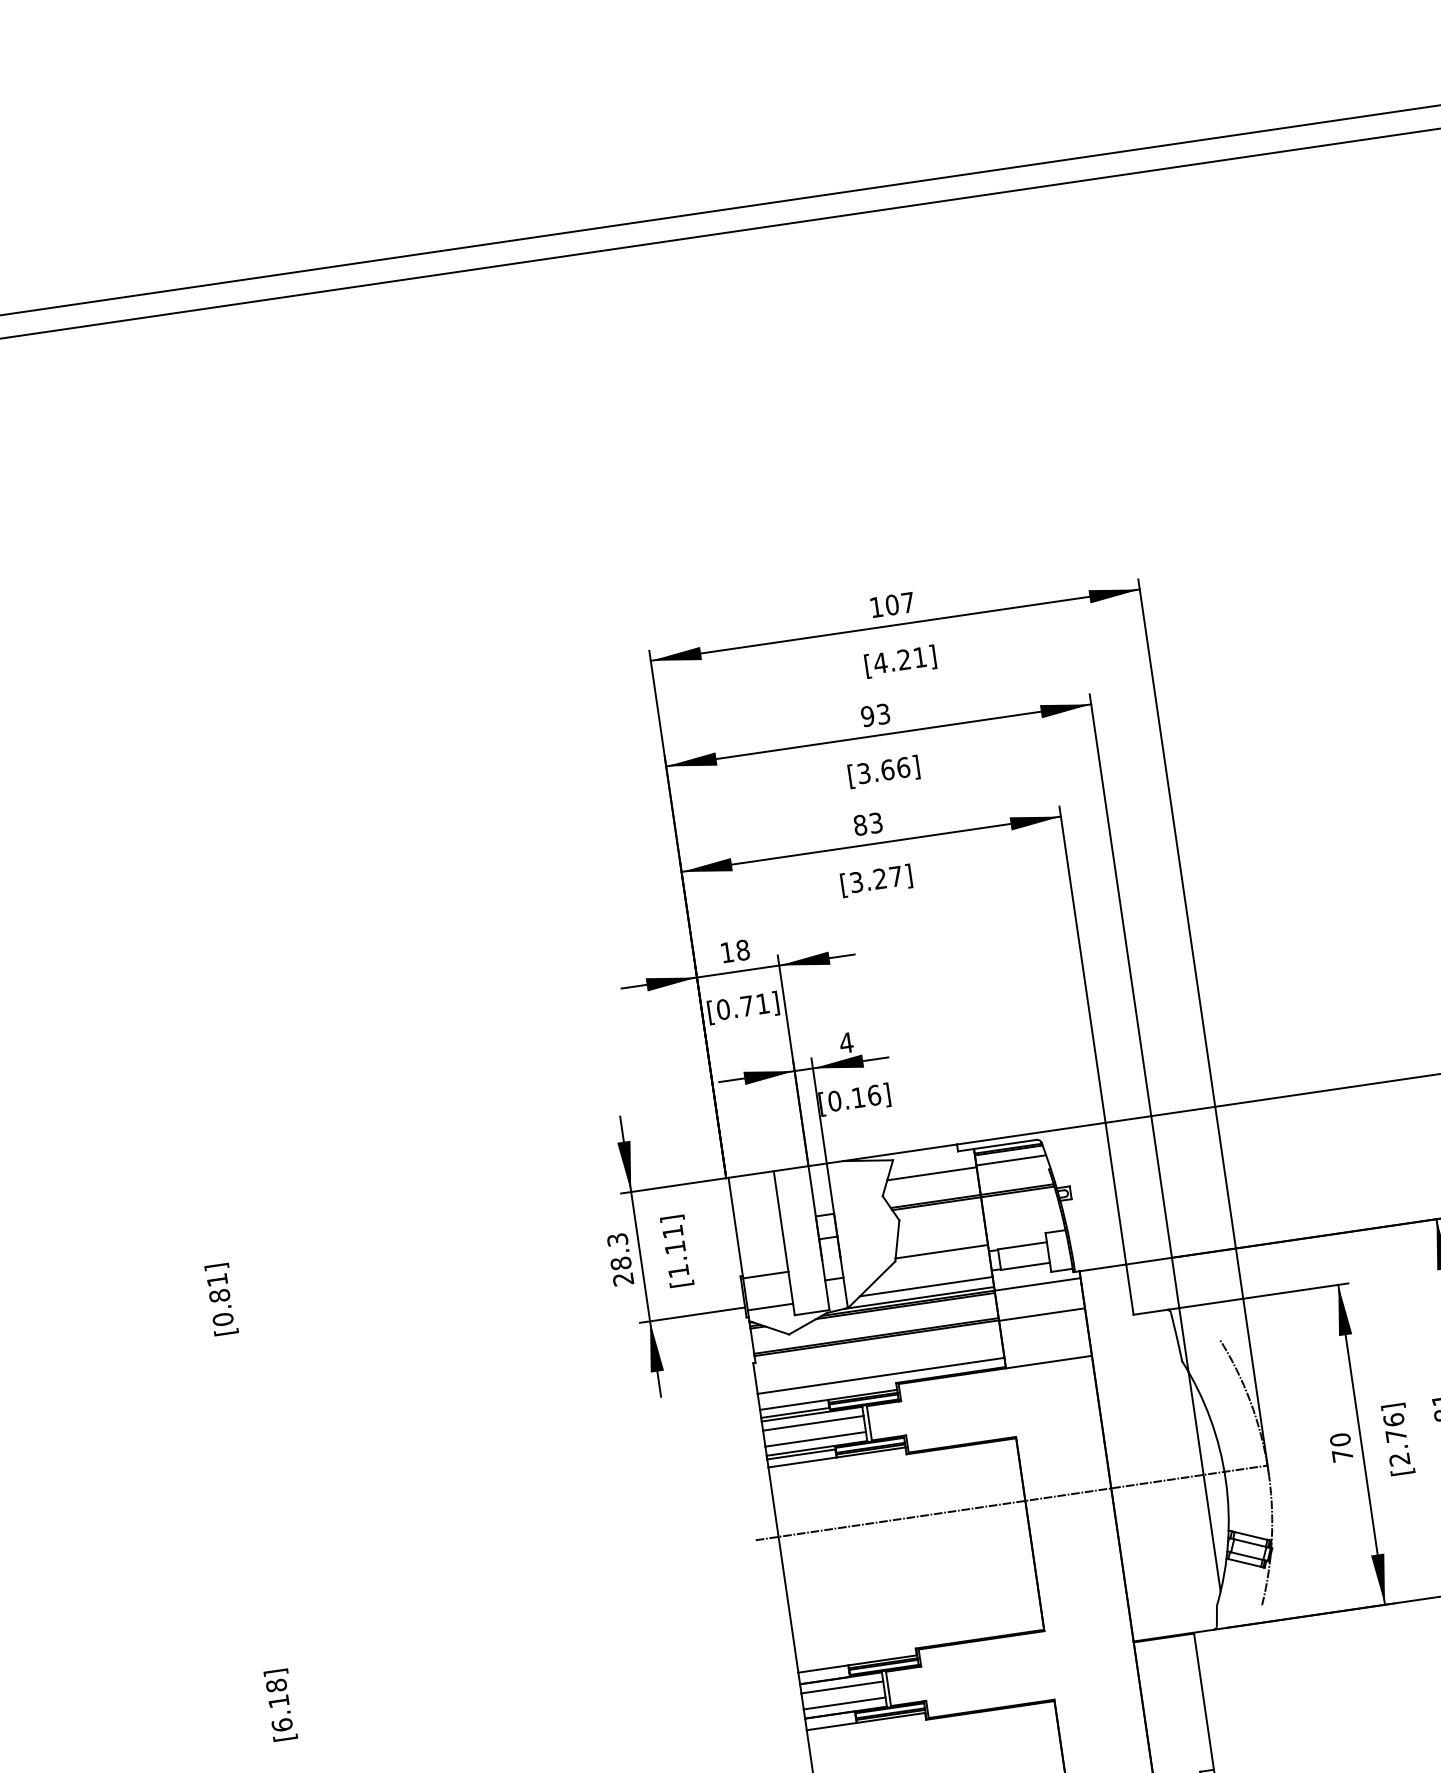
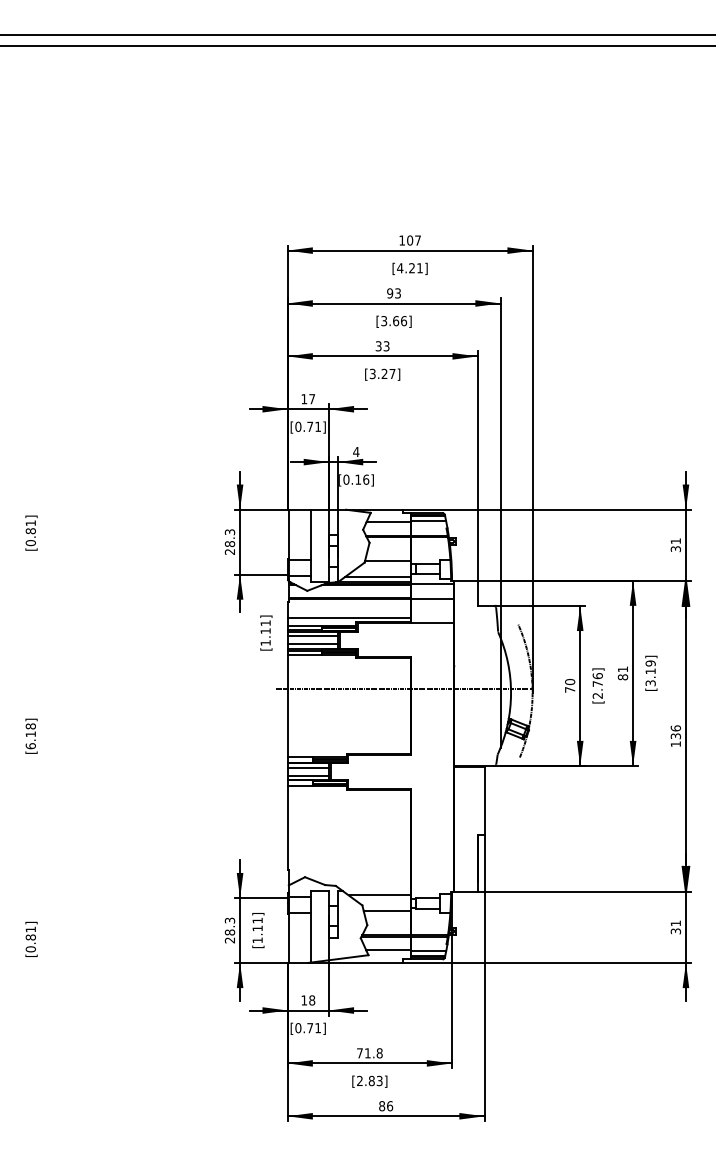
text: (860, 825) -> (378, 346), 83 -> 33
text: (743, 950) -> (312, 399), 18 -> 17
text: (677, 1250) -> (266, 632), moved

